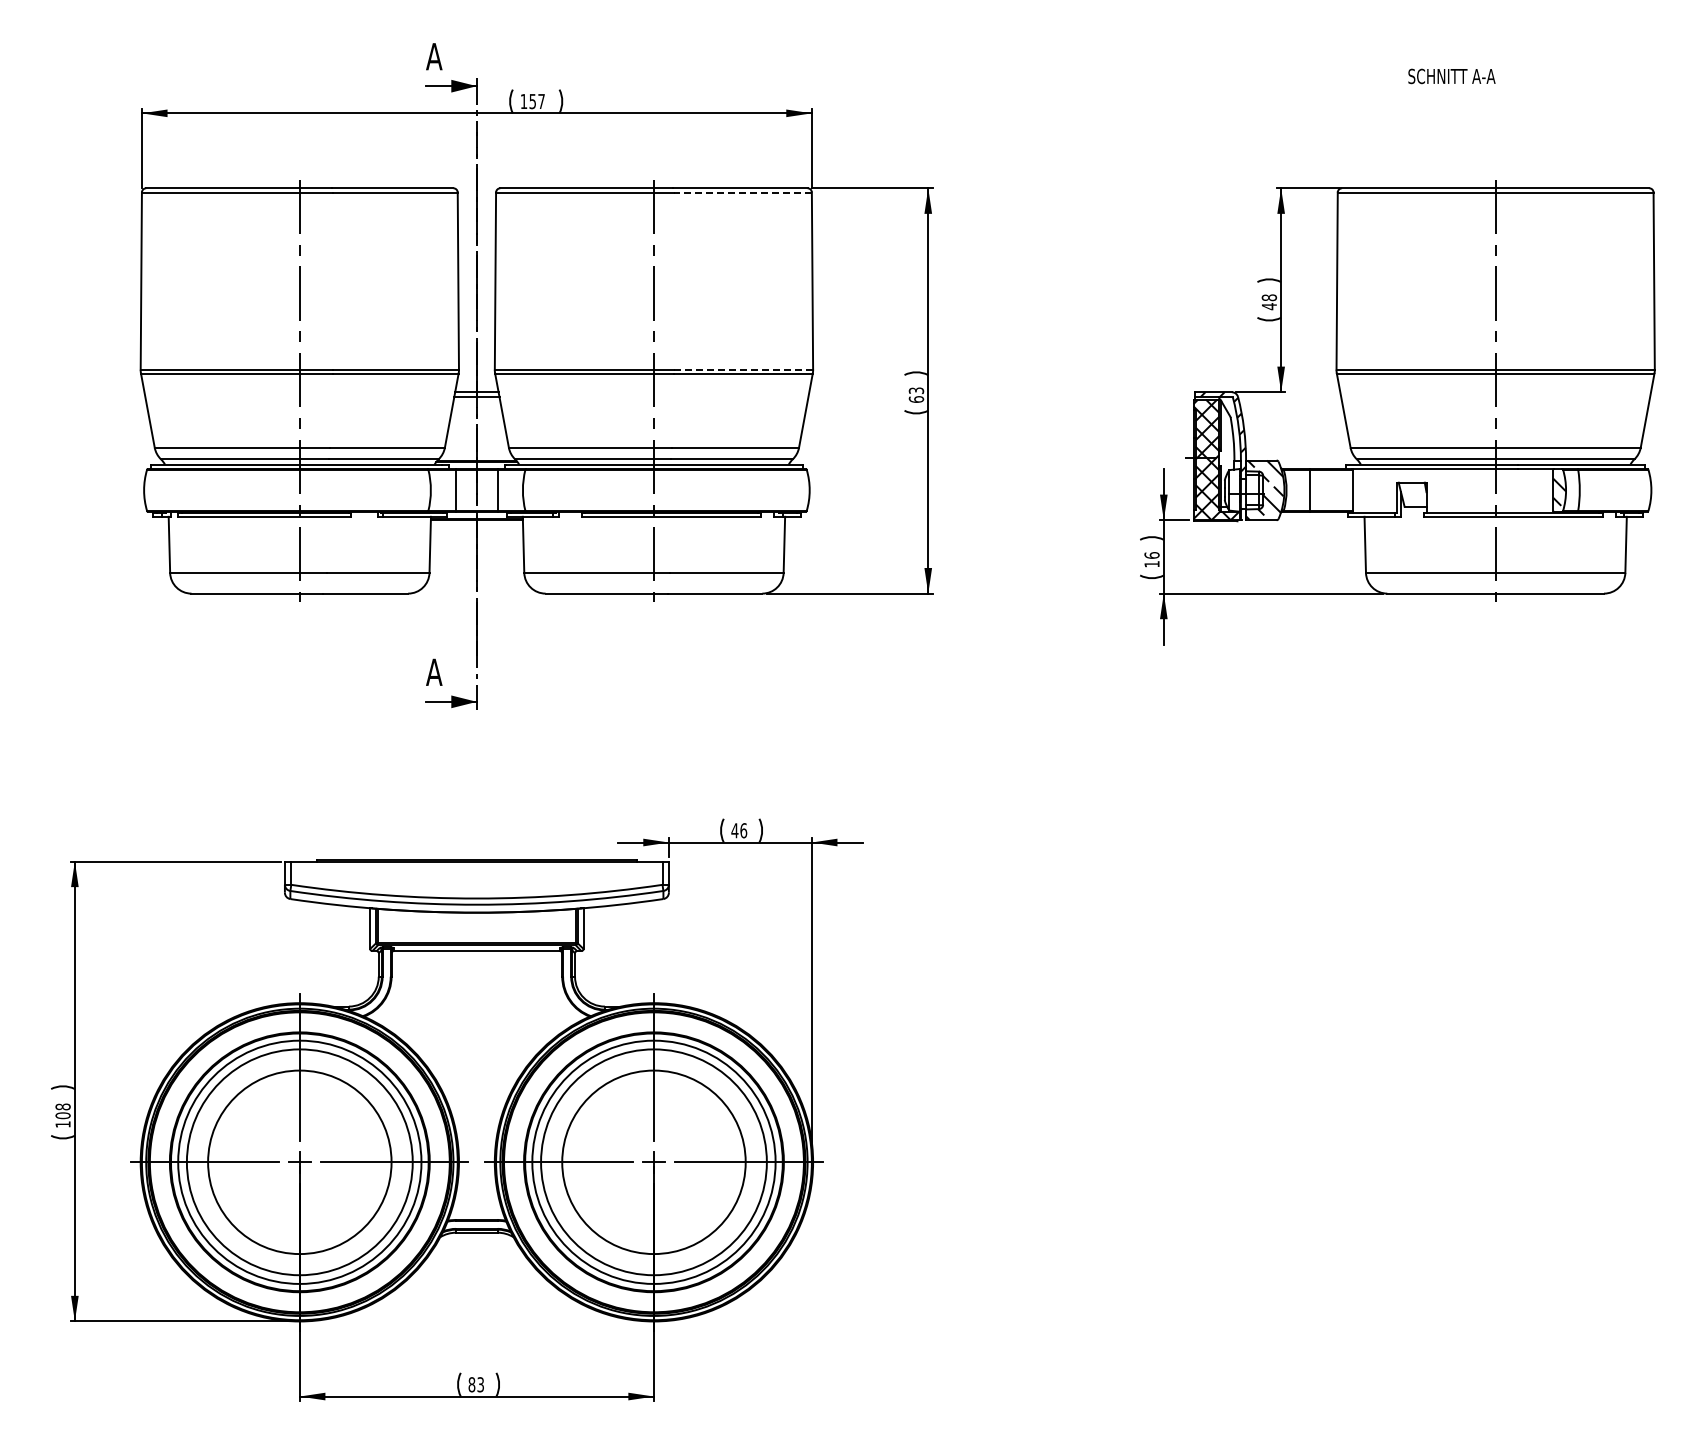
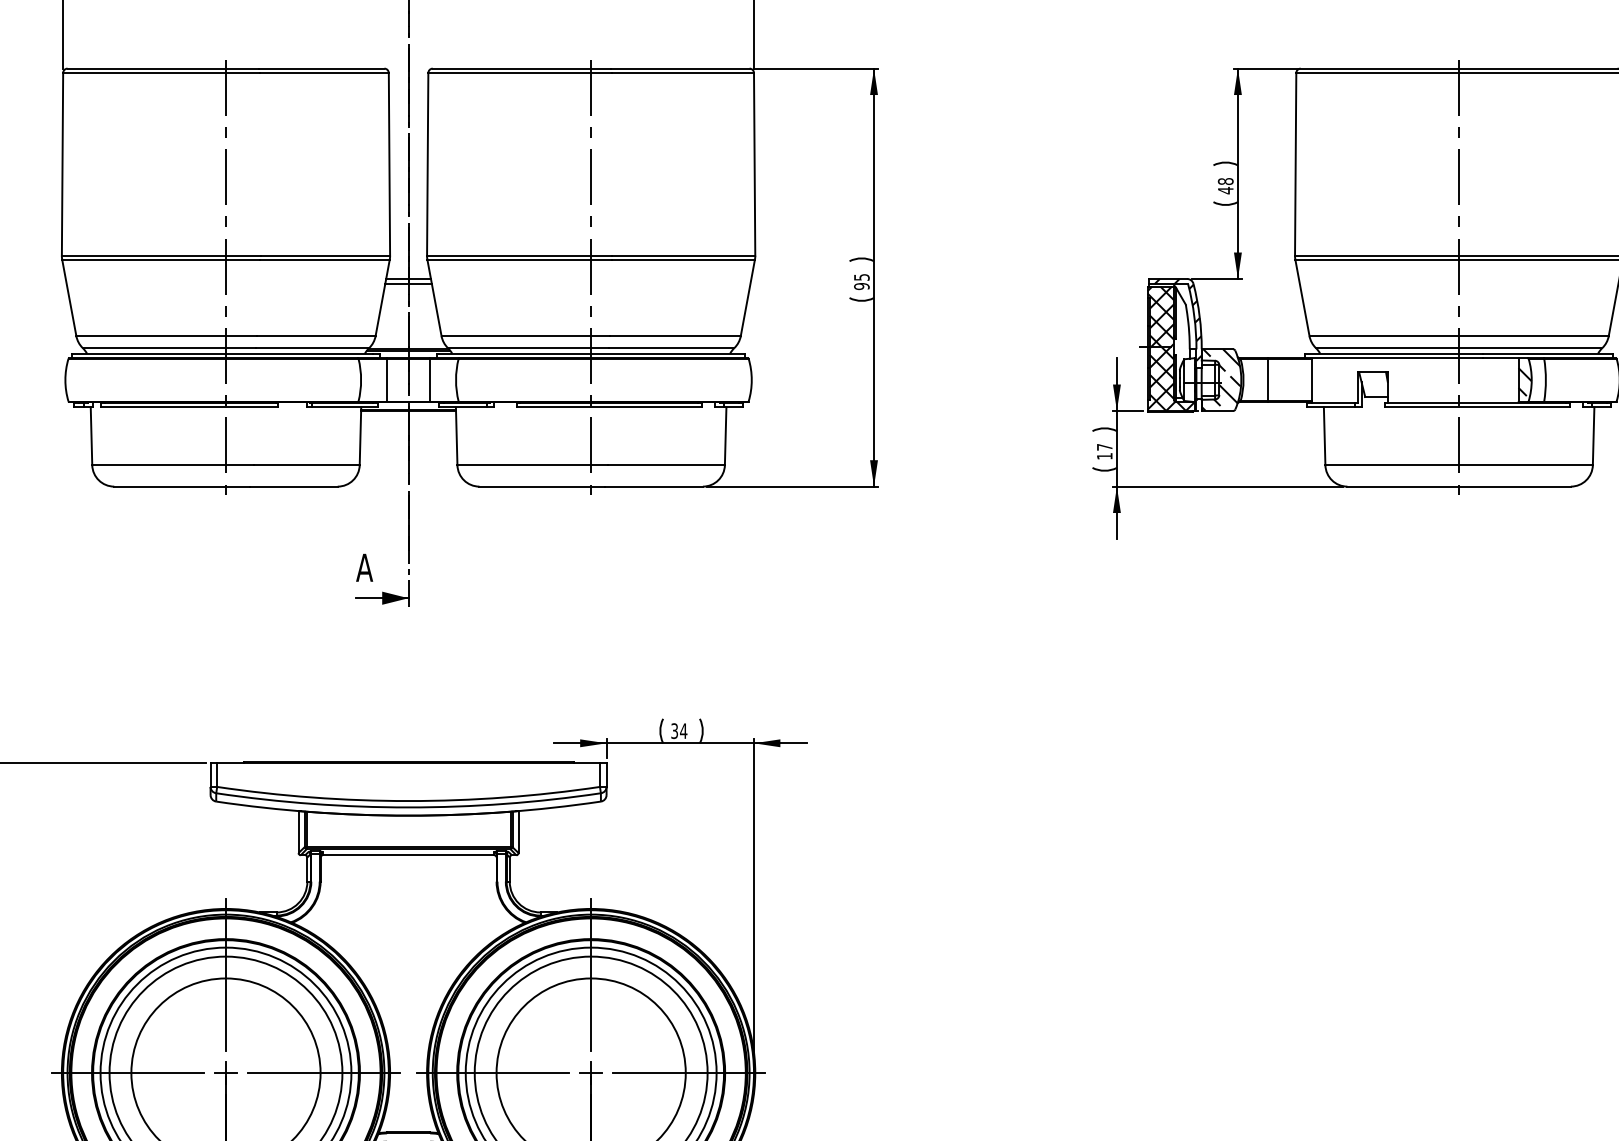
line: (742, 192) -> (682, 72), dashed -> solid
line: (743, 369) -> (683, 255), dashed -> solid
text: (916, 394) -> (861, 281), 63 -> 95
text: (1151, 555) -> (1104, 447), 16 -> 17
text: (739, 830) -> (679, 730), 46 -> 34

